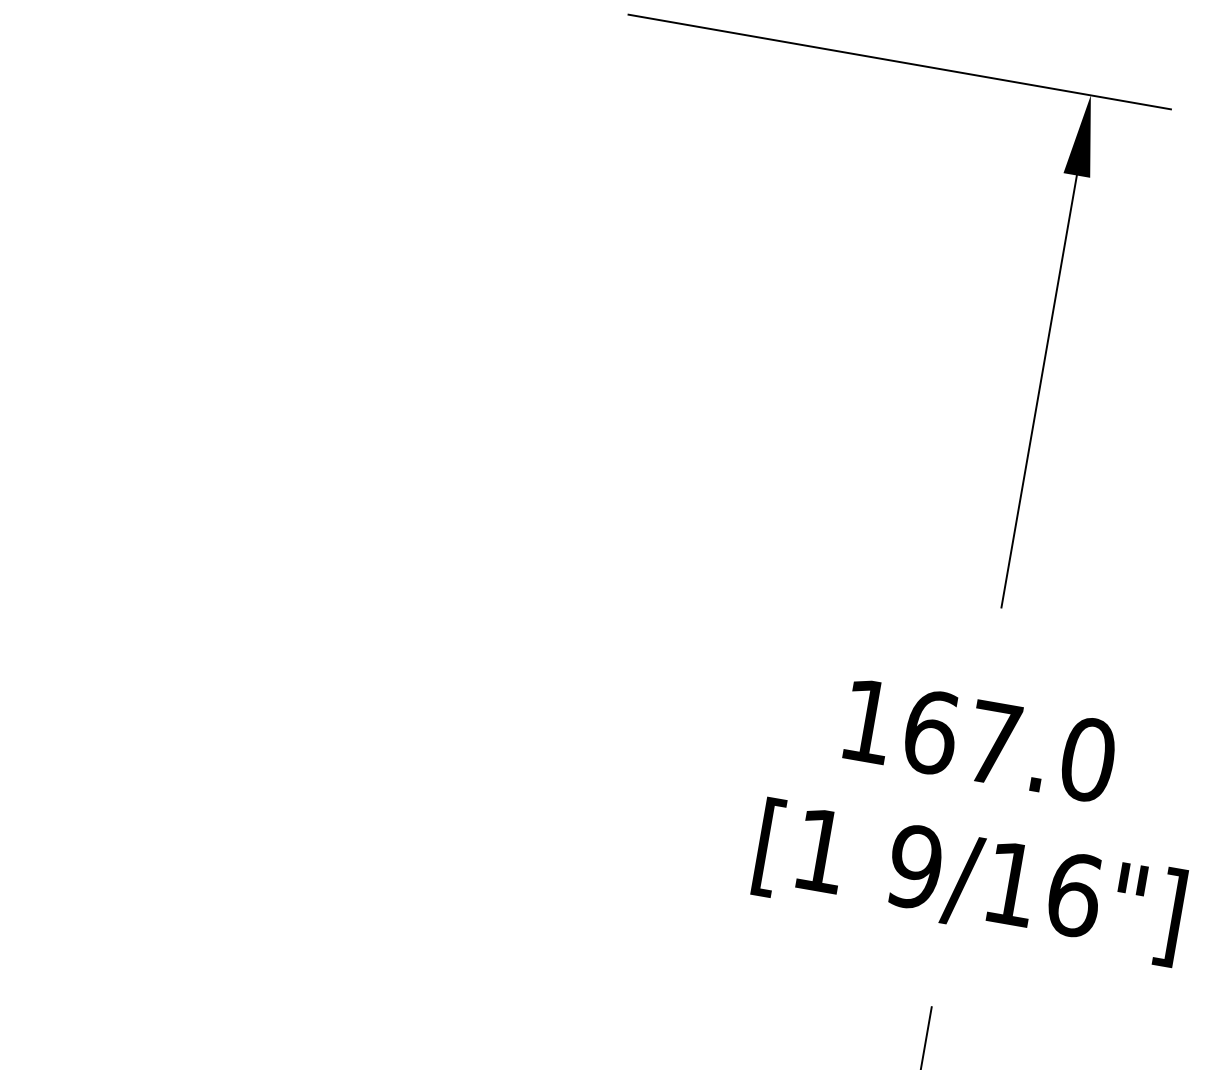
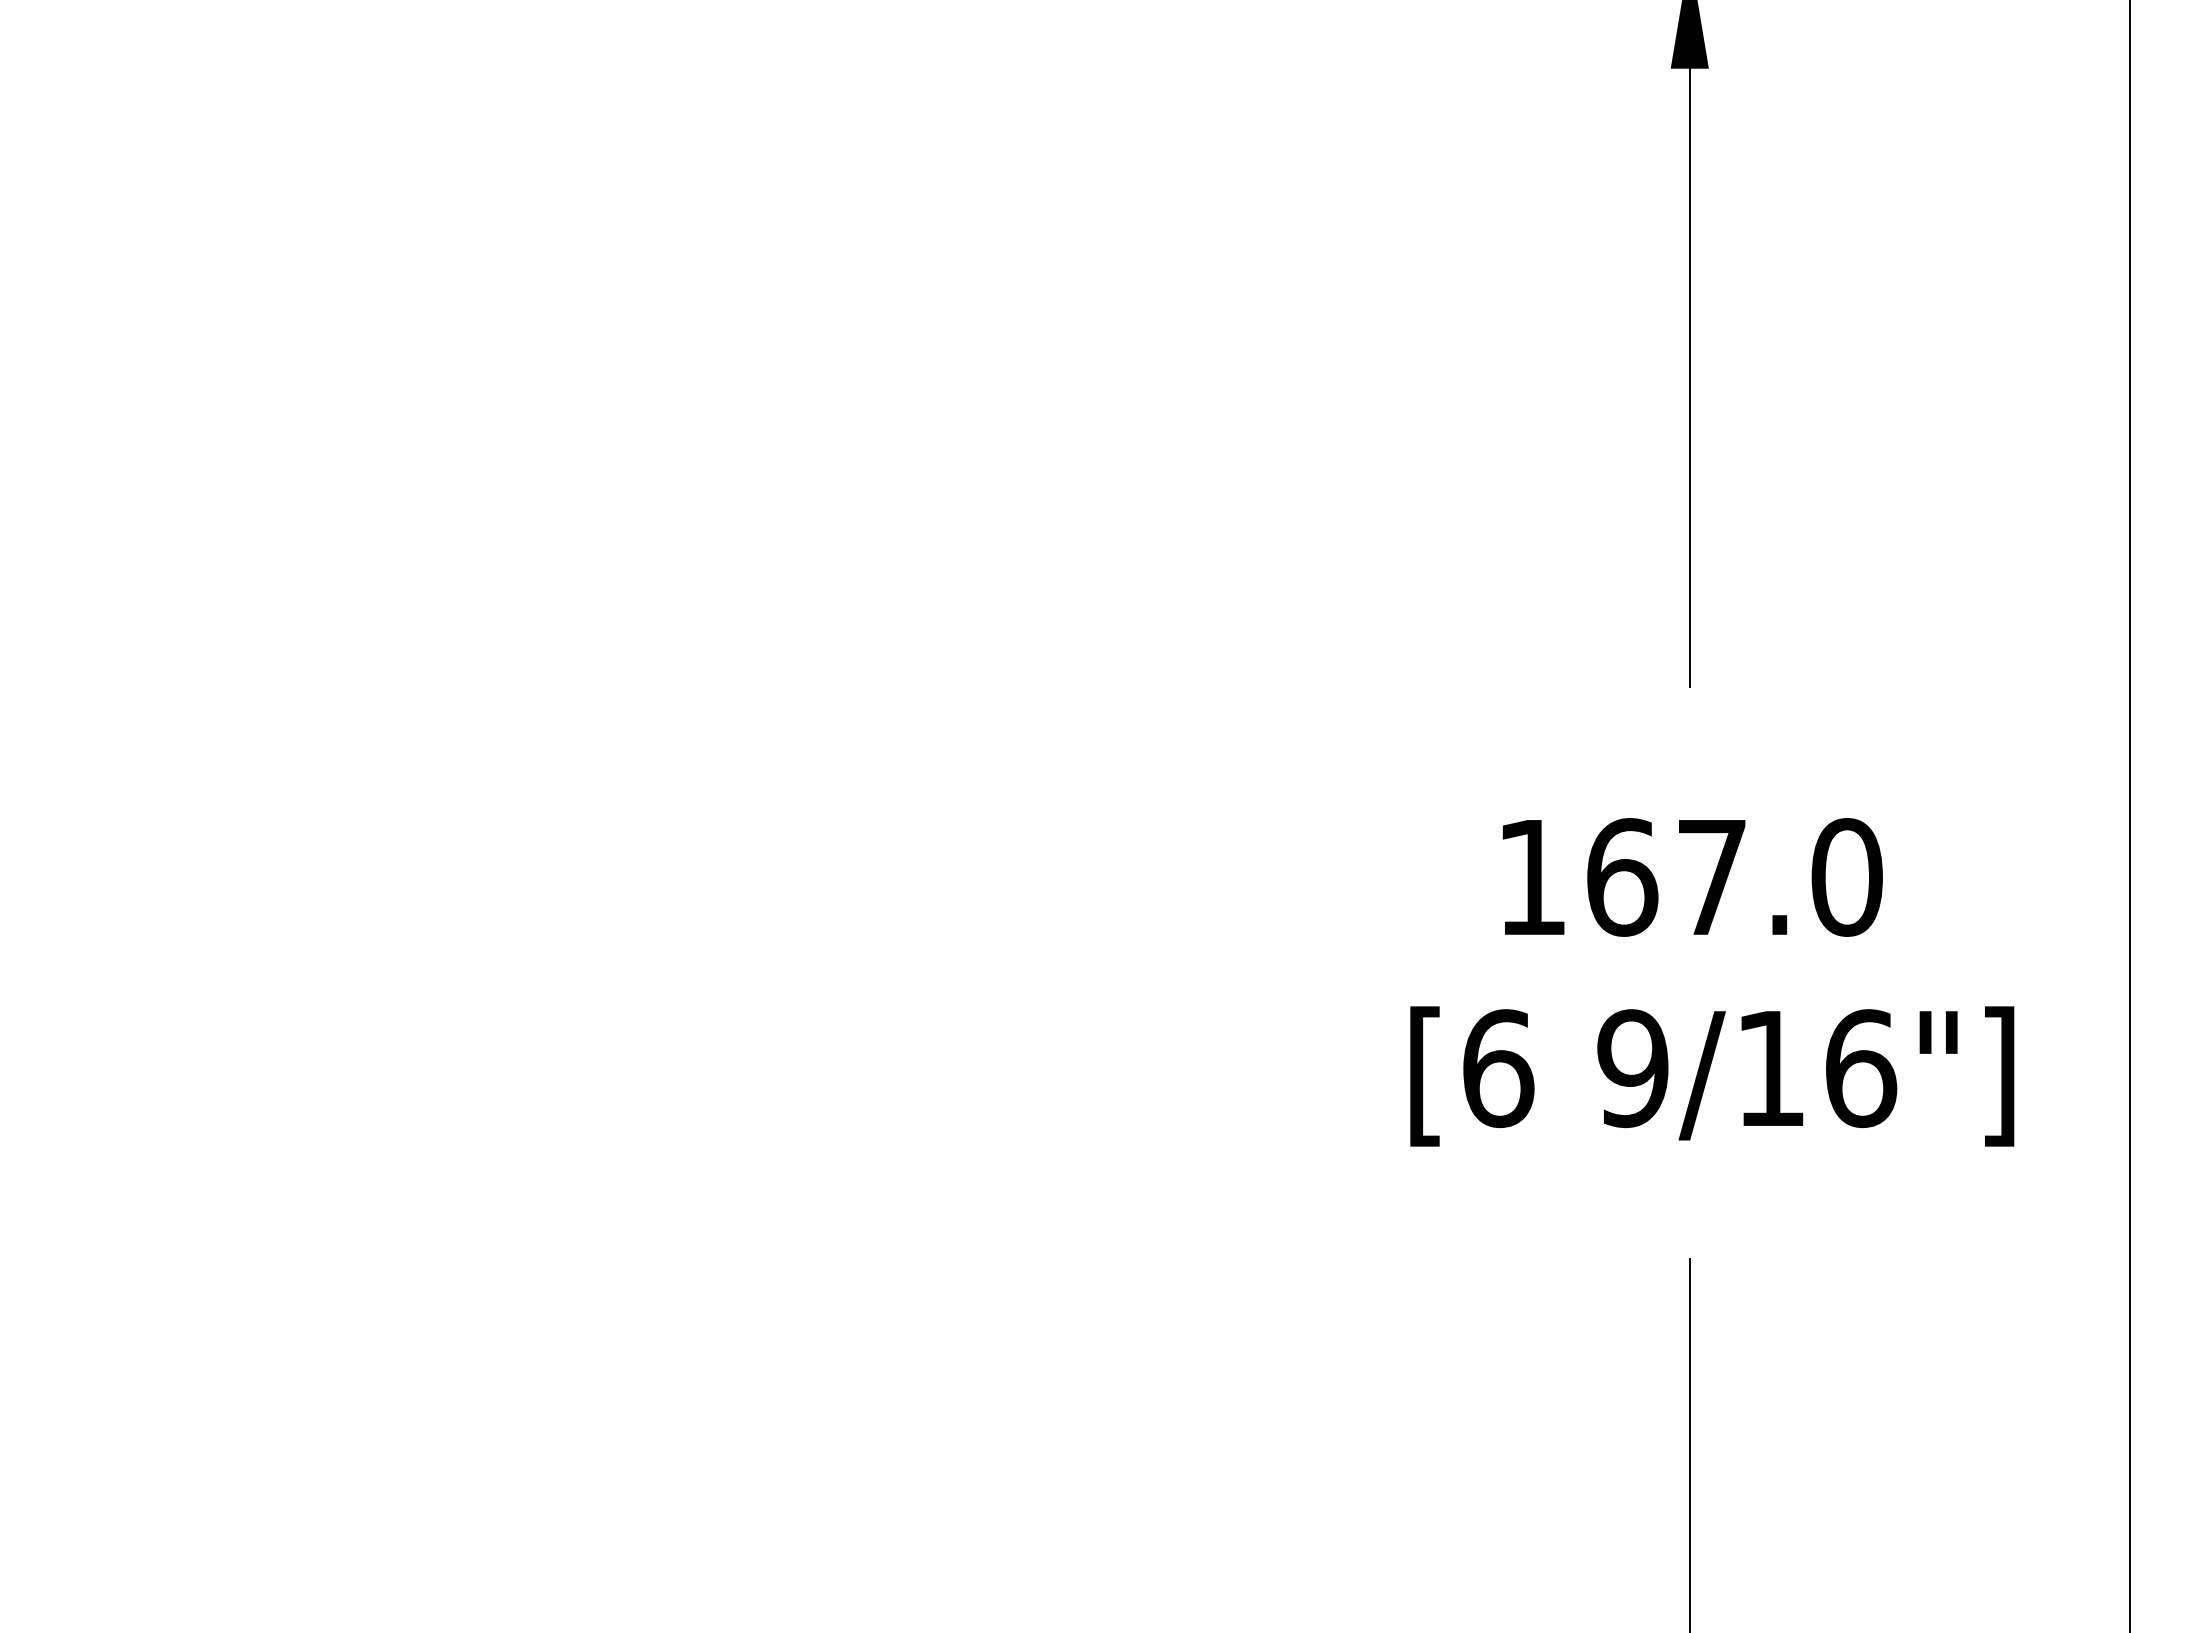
text: (821, 850) -> (1498, 1068), [1 -> [6

